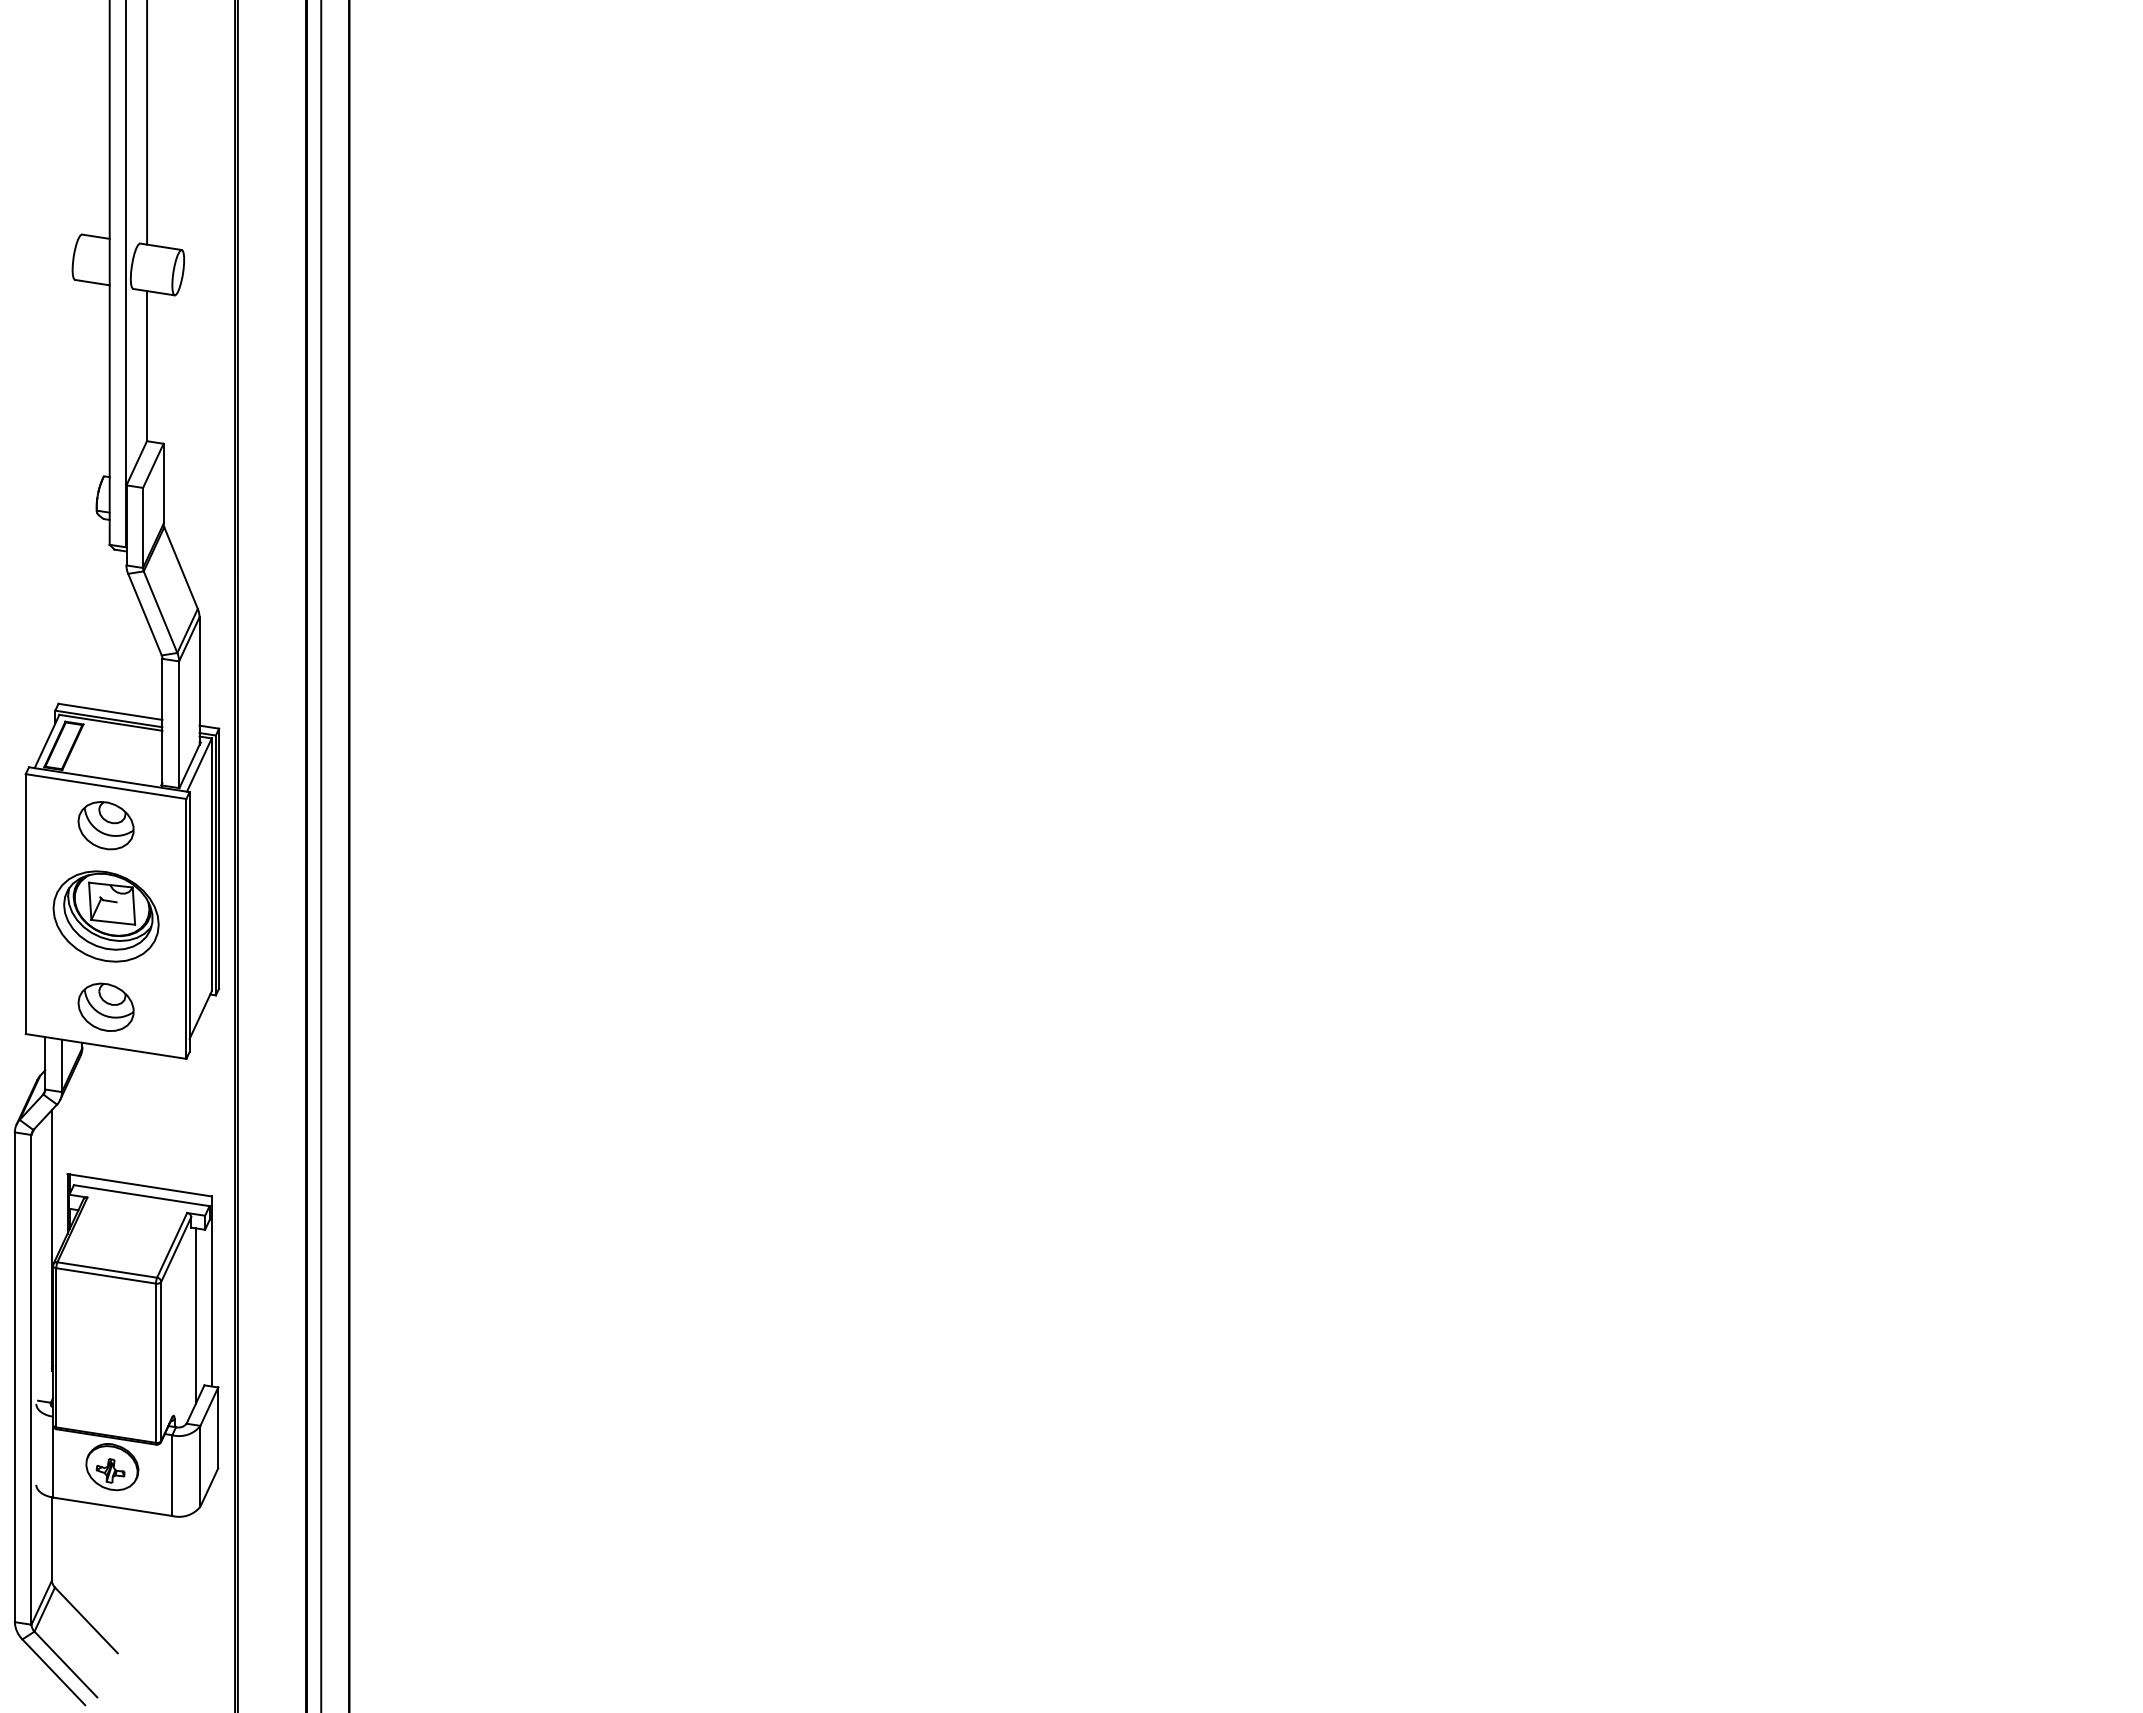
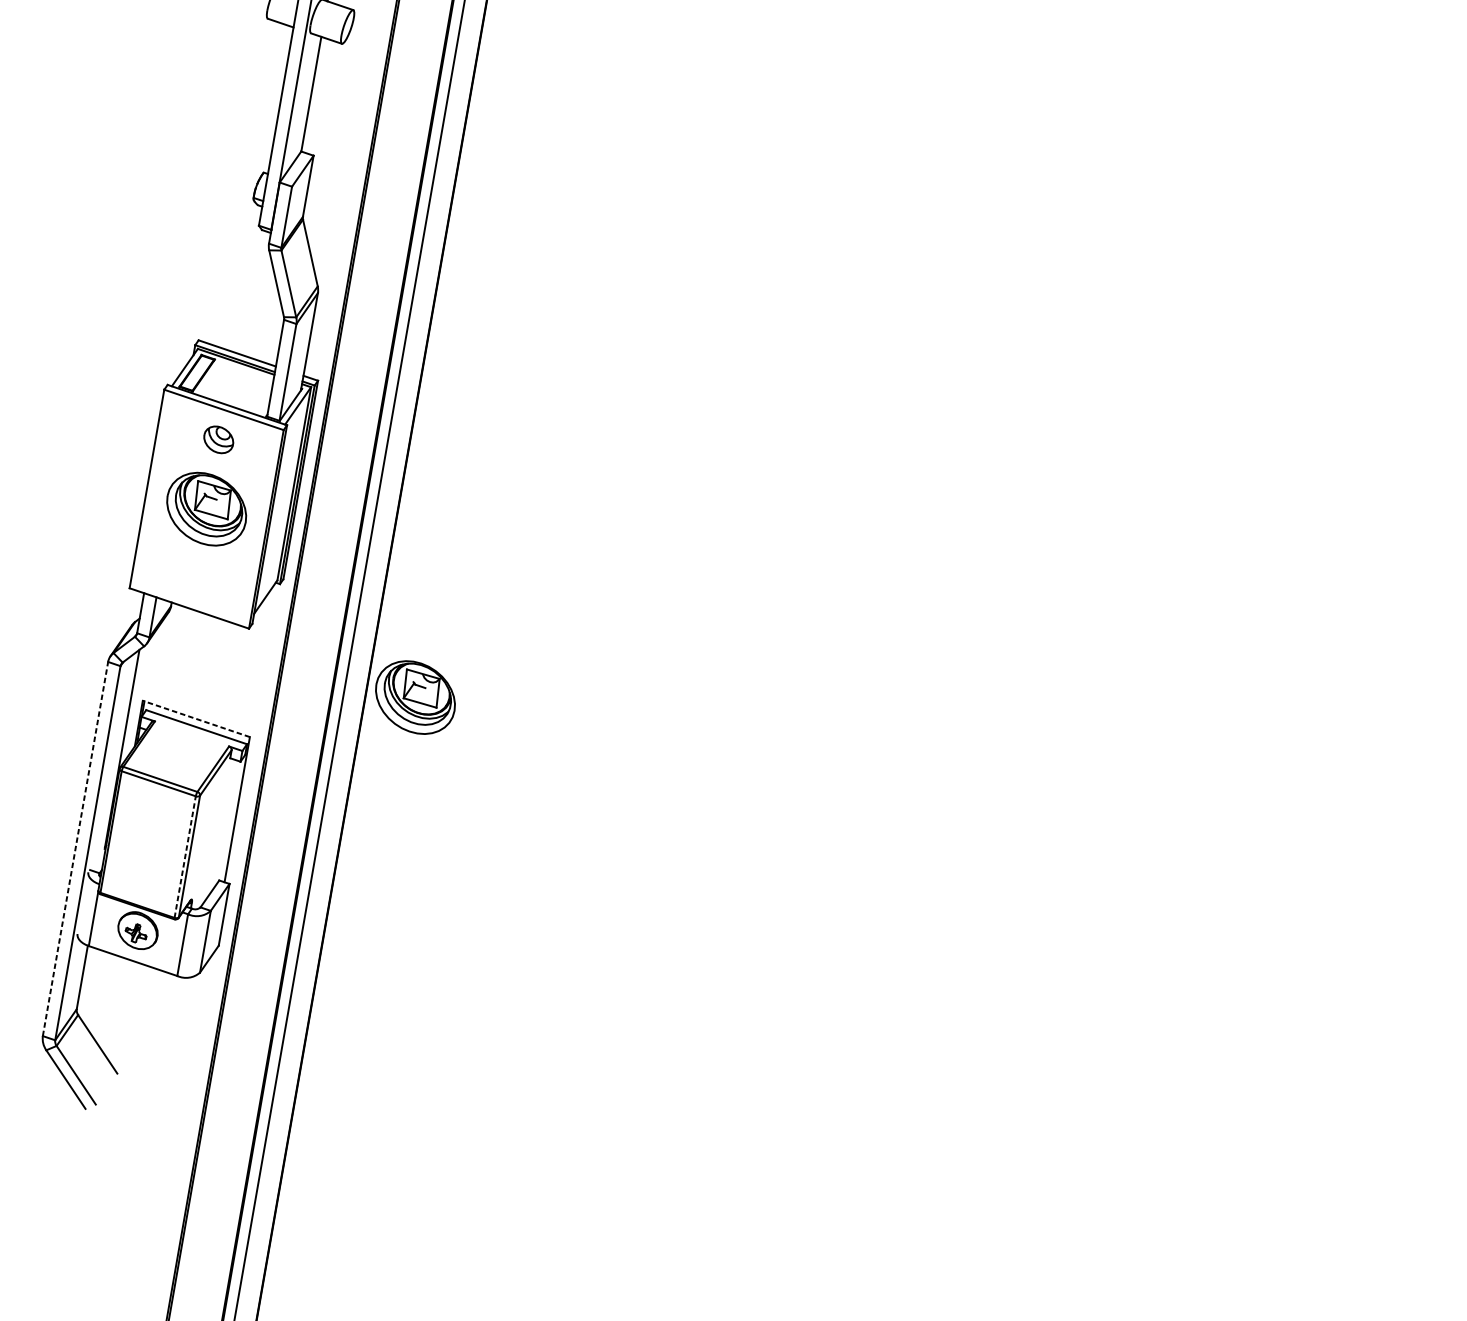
part: (105, 825) -> (218, 439), size x0.7
part: (105, 1006) -> (194, 577), removed
part: (412, 1109) -> (415, 697), added
line: (139, 1185) -> (196, 719), solid -> dashed
line: (195, 1316) -> (221, 826), removed
line: (155, 1363) -> (184, 857), solid -> dashed
line: (14, 1377) -> (75, 849), solid -> dashed

